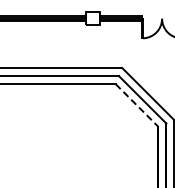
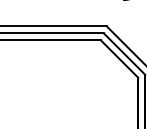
line: (137, 105) -> (119, 59), dashed -> solid

